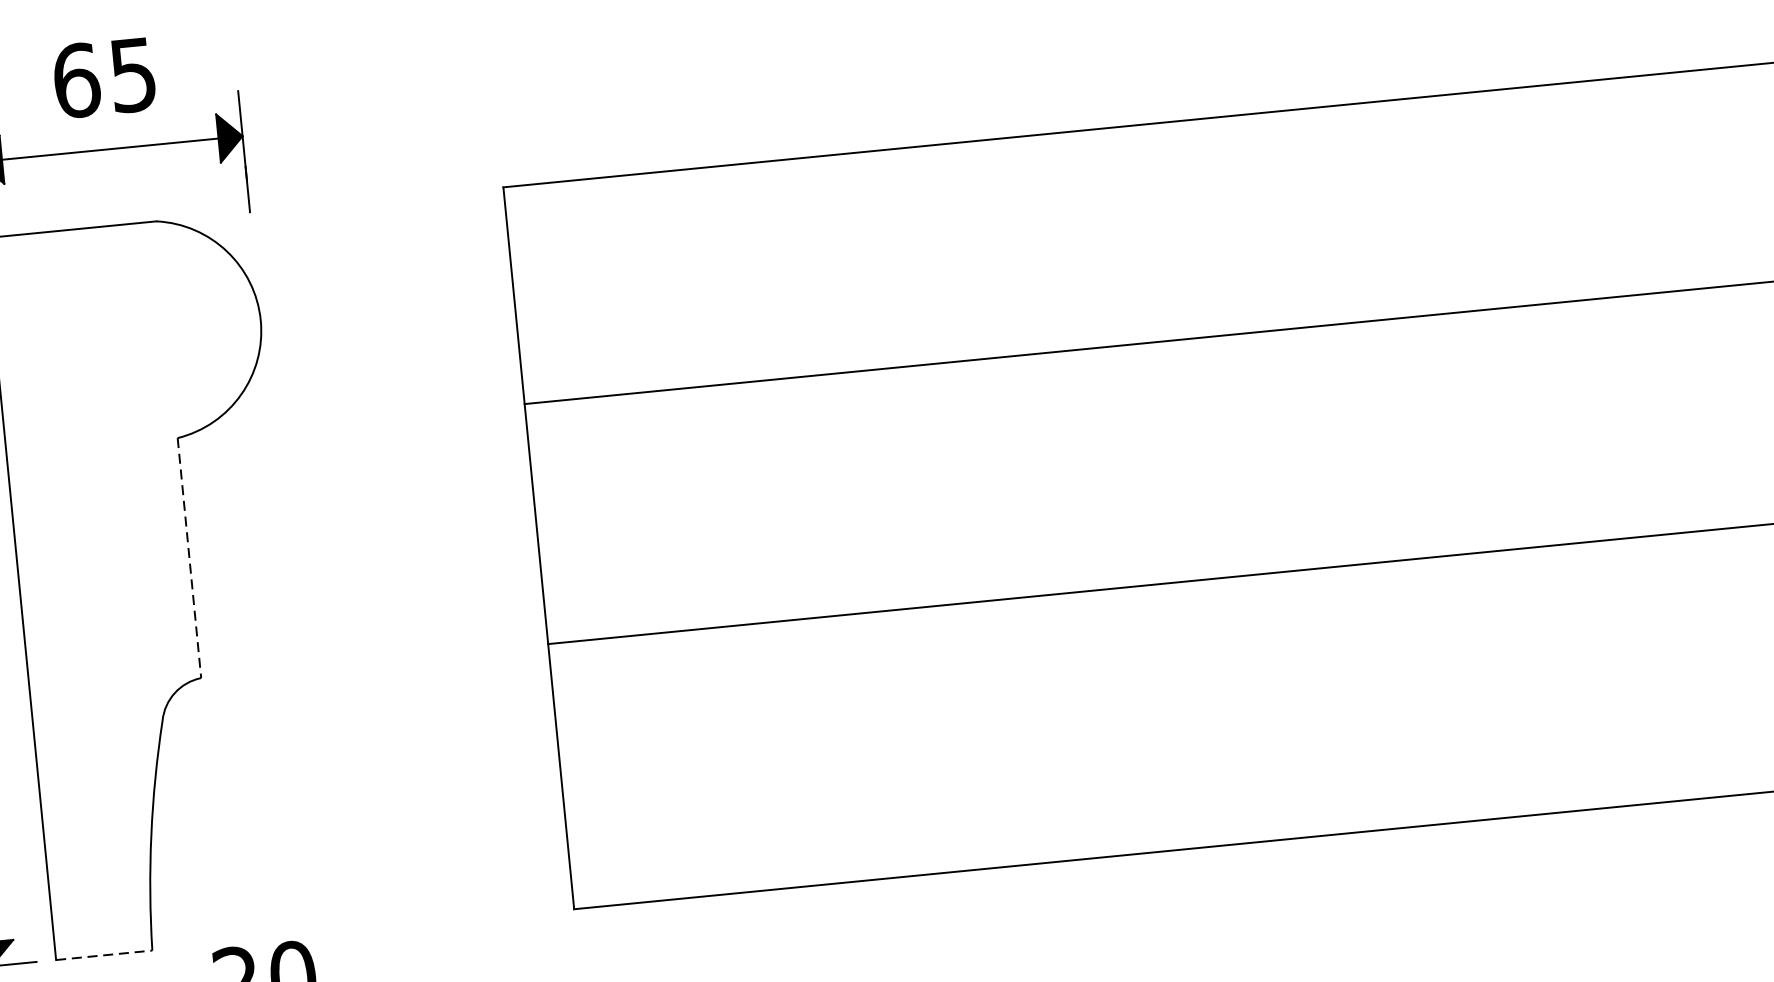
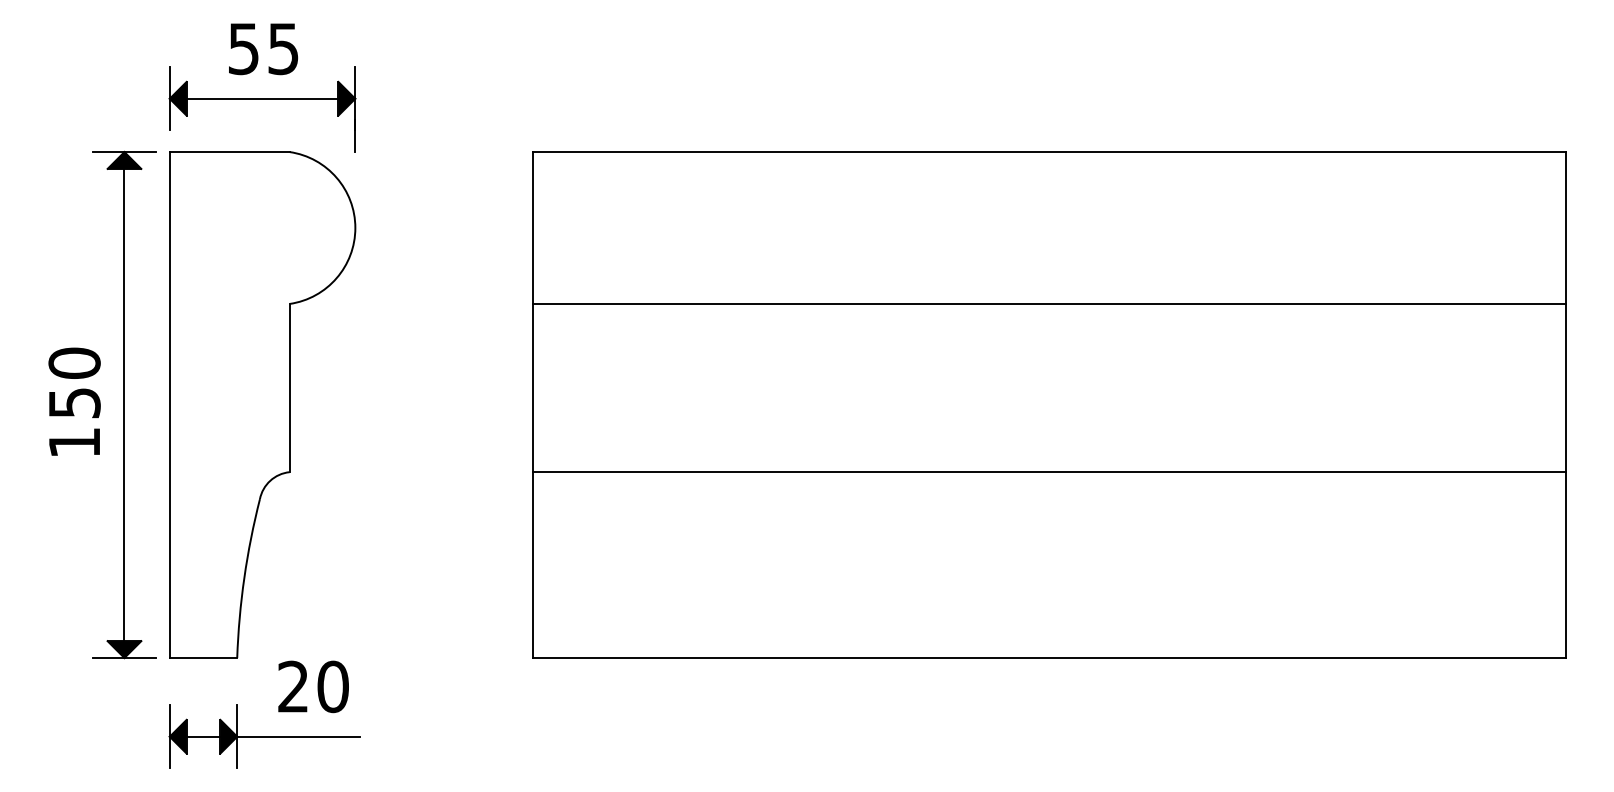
text: (76, 80) -> (243, 48), 65 -> 55
line: (189, 558) -> (289, 388), dashed -> solid
line: (104, 955) -> (203, 658), dashed -> solid

